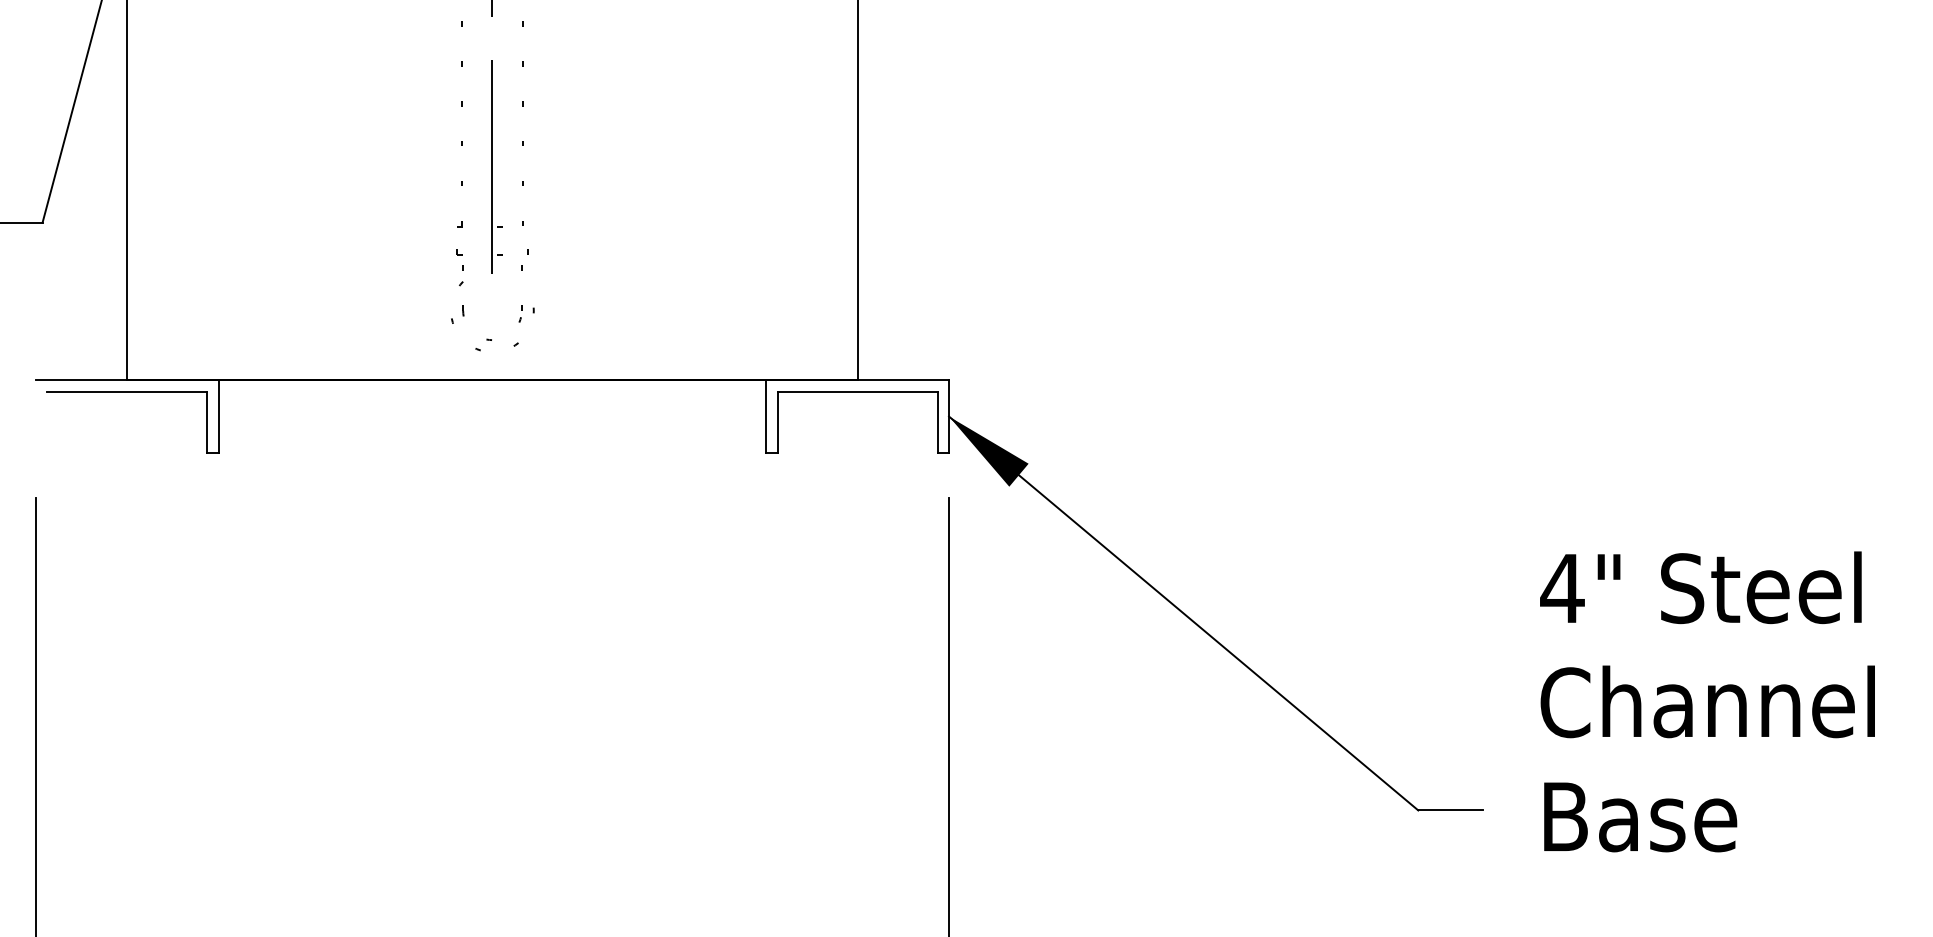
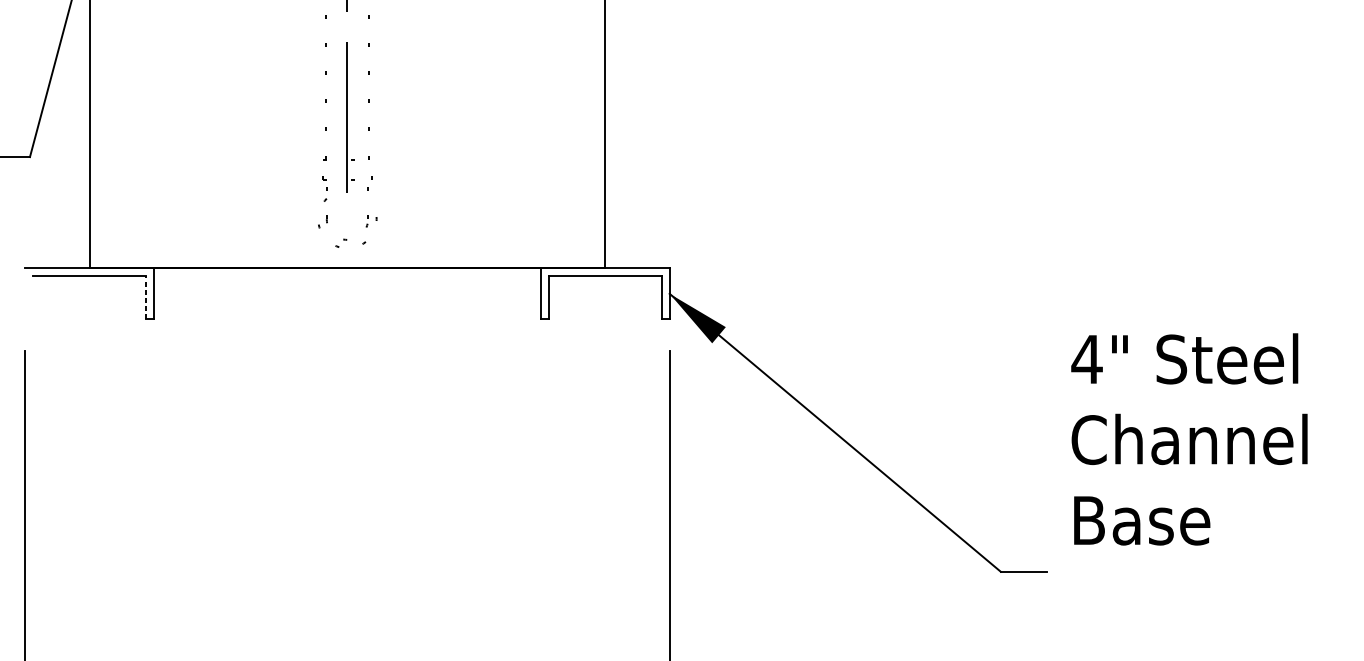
line: (207, 421) -> (146, 297), solid -> dashed
text: (1707, 701) -> (1189, 439), moved

